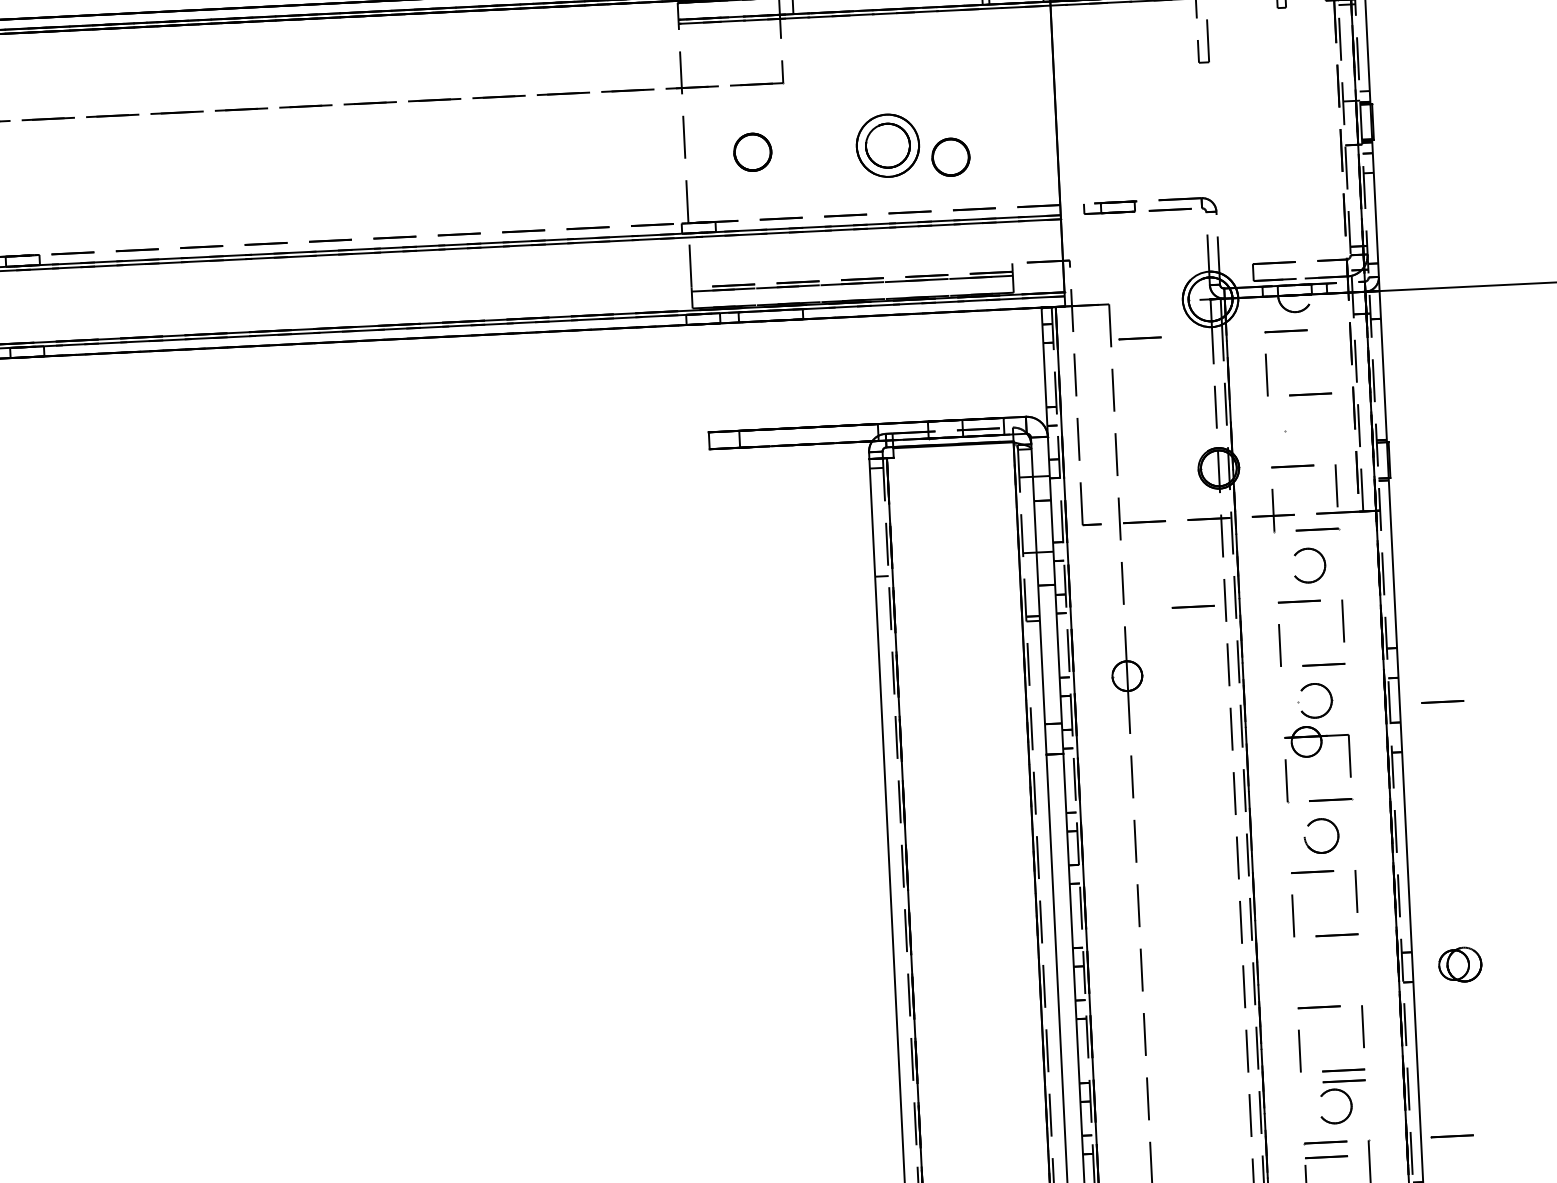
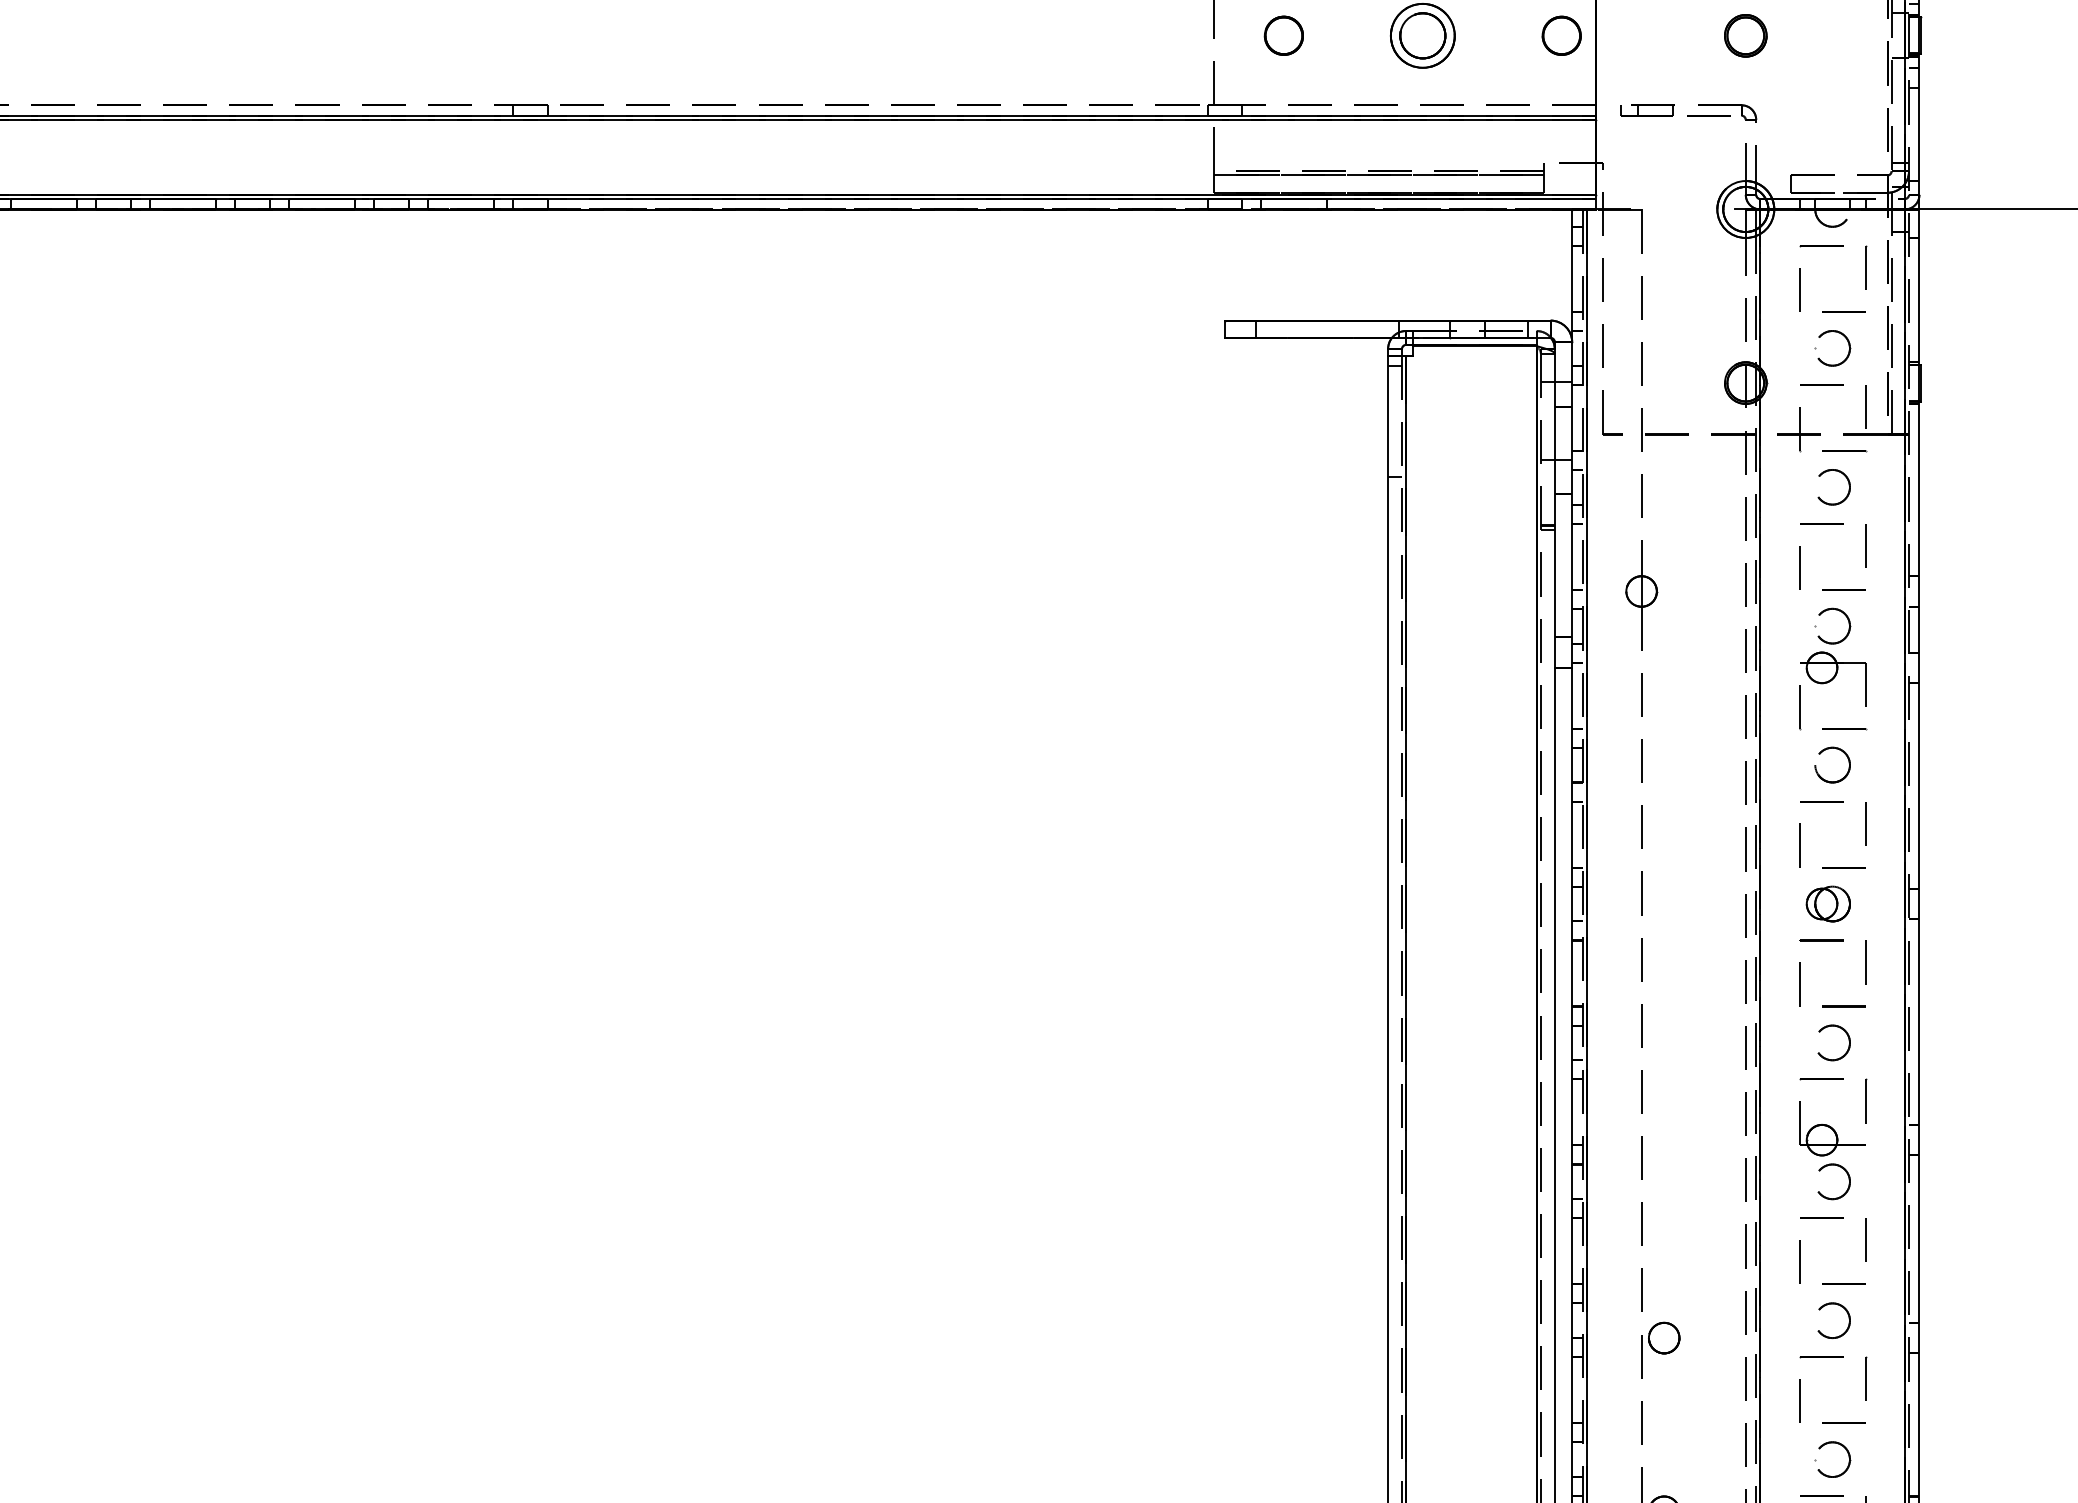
part: (1202, 130) -> (1745, 35), added
circle: (950, 156) -> (1561, 35), moved
line: (1140, 338) -> (1671, 246), removed
line: (1330, 350) -> (1866, 267), added
part: (1317, 427) -> (1848, 346), added
line: (1193, 606) -> (1712, 523), removed
line: (1442, 701) -> (1963, 633), removed
part: (1459, 964) -> (1827, 903), moved
line: (1344, 1081) -> (1843, 1017), removed
line: (1452, 1136) -> (1951, 1079), removed
line: (1326, 1157) -> (1821, 1094), removed

